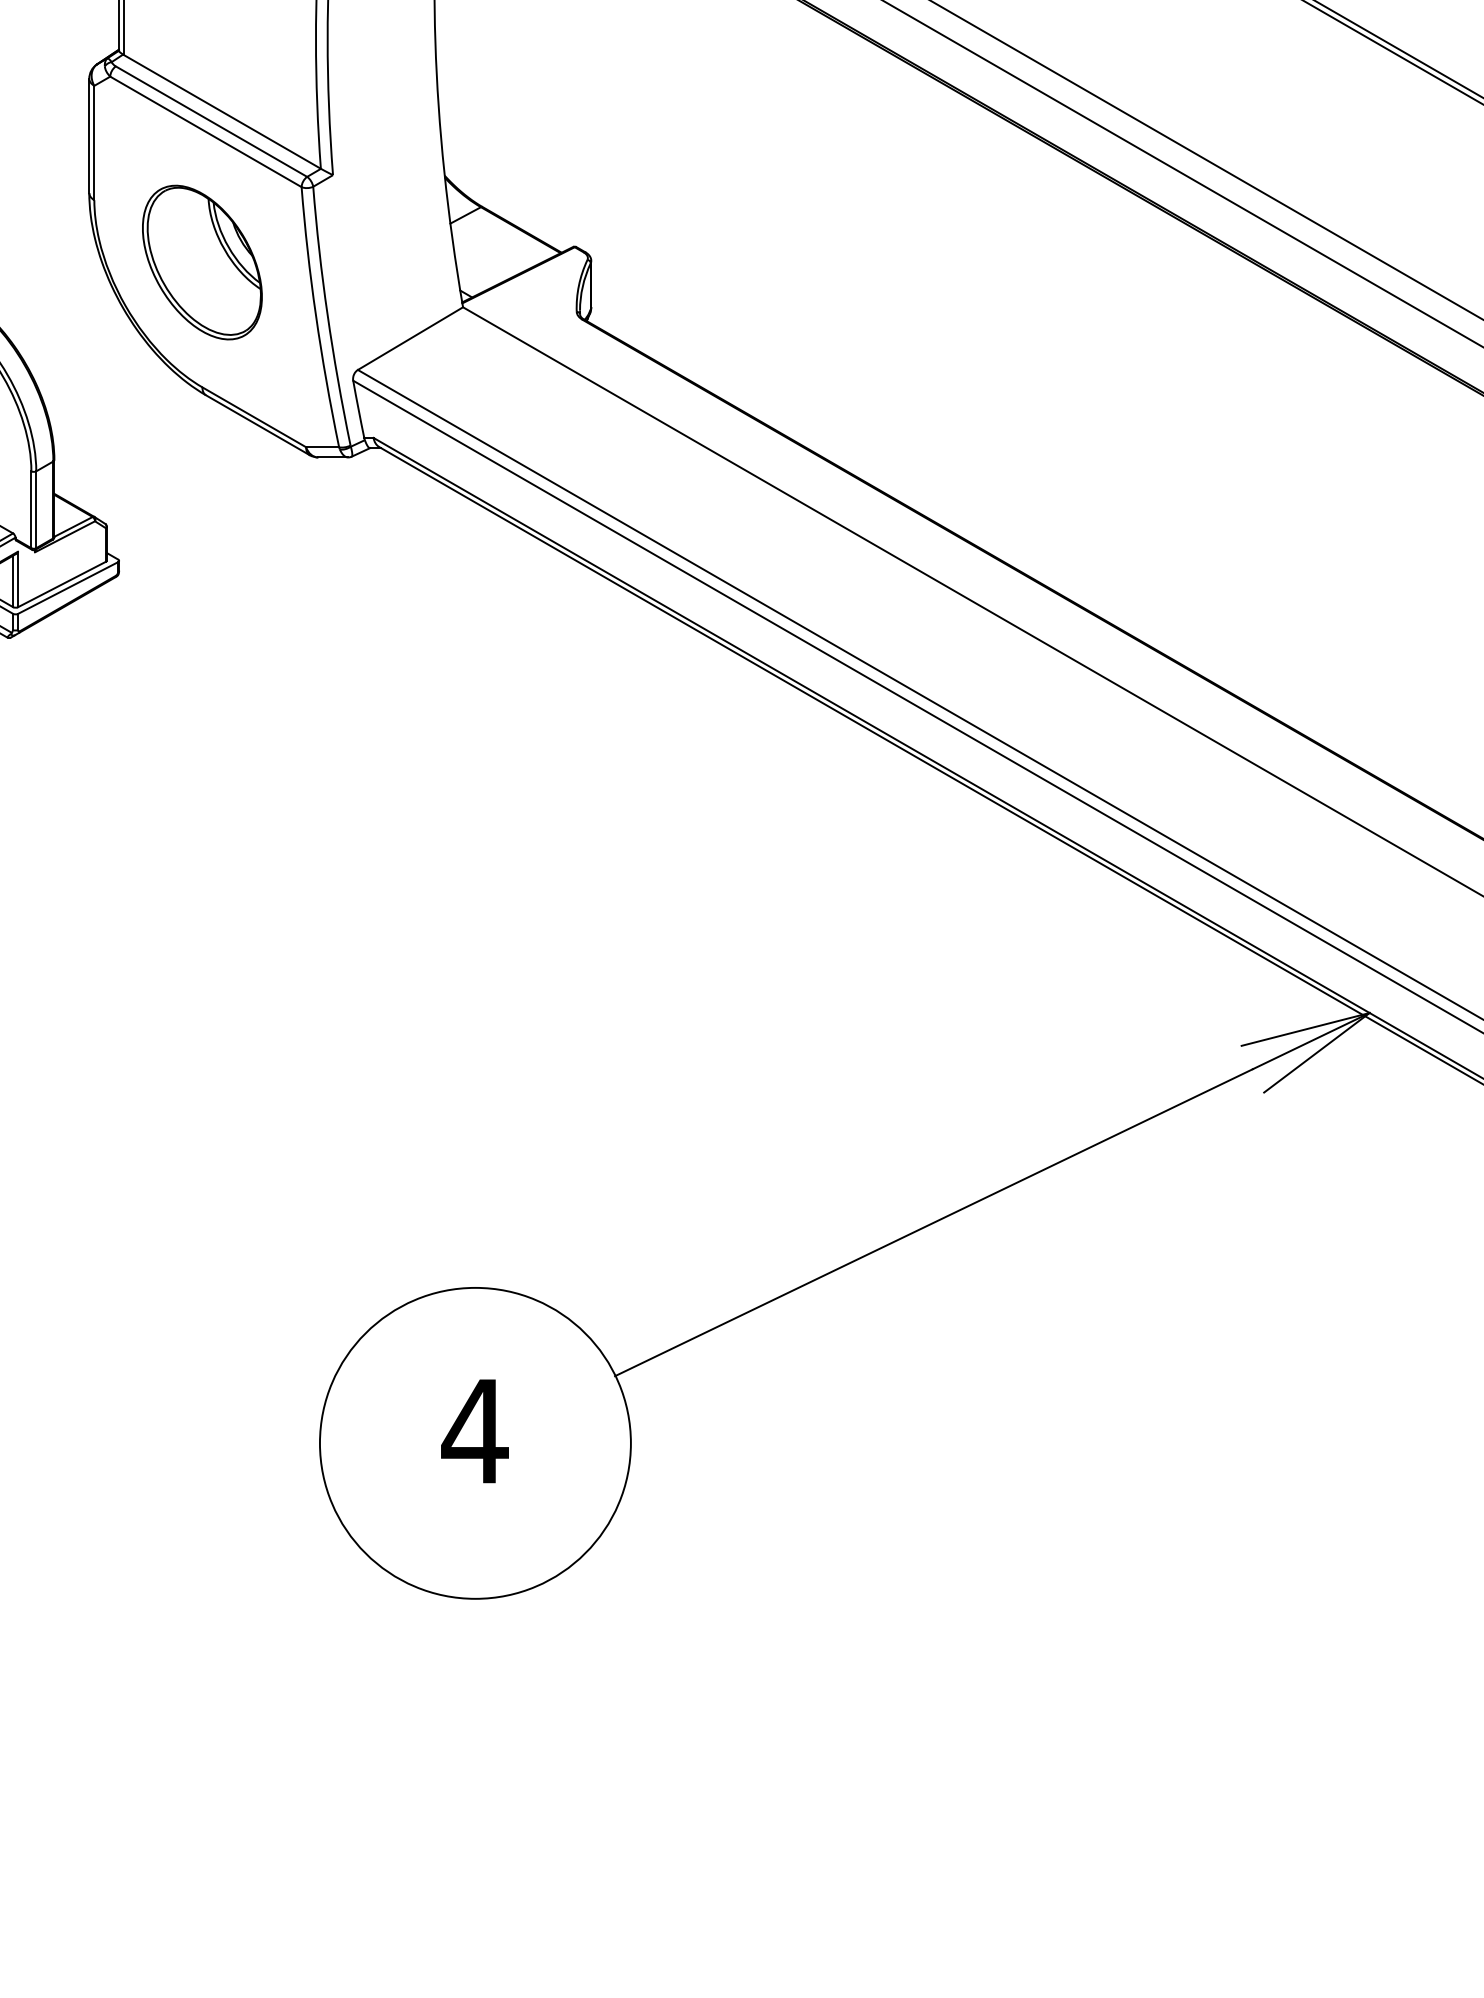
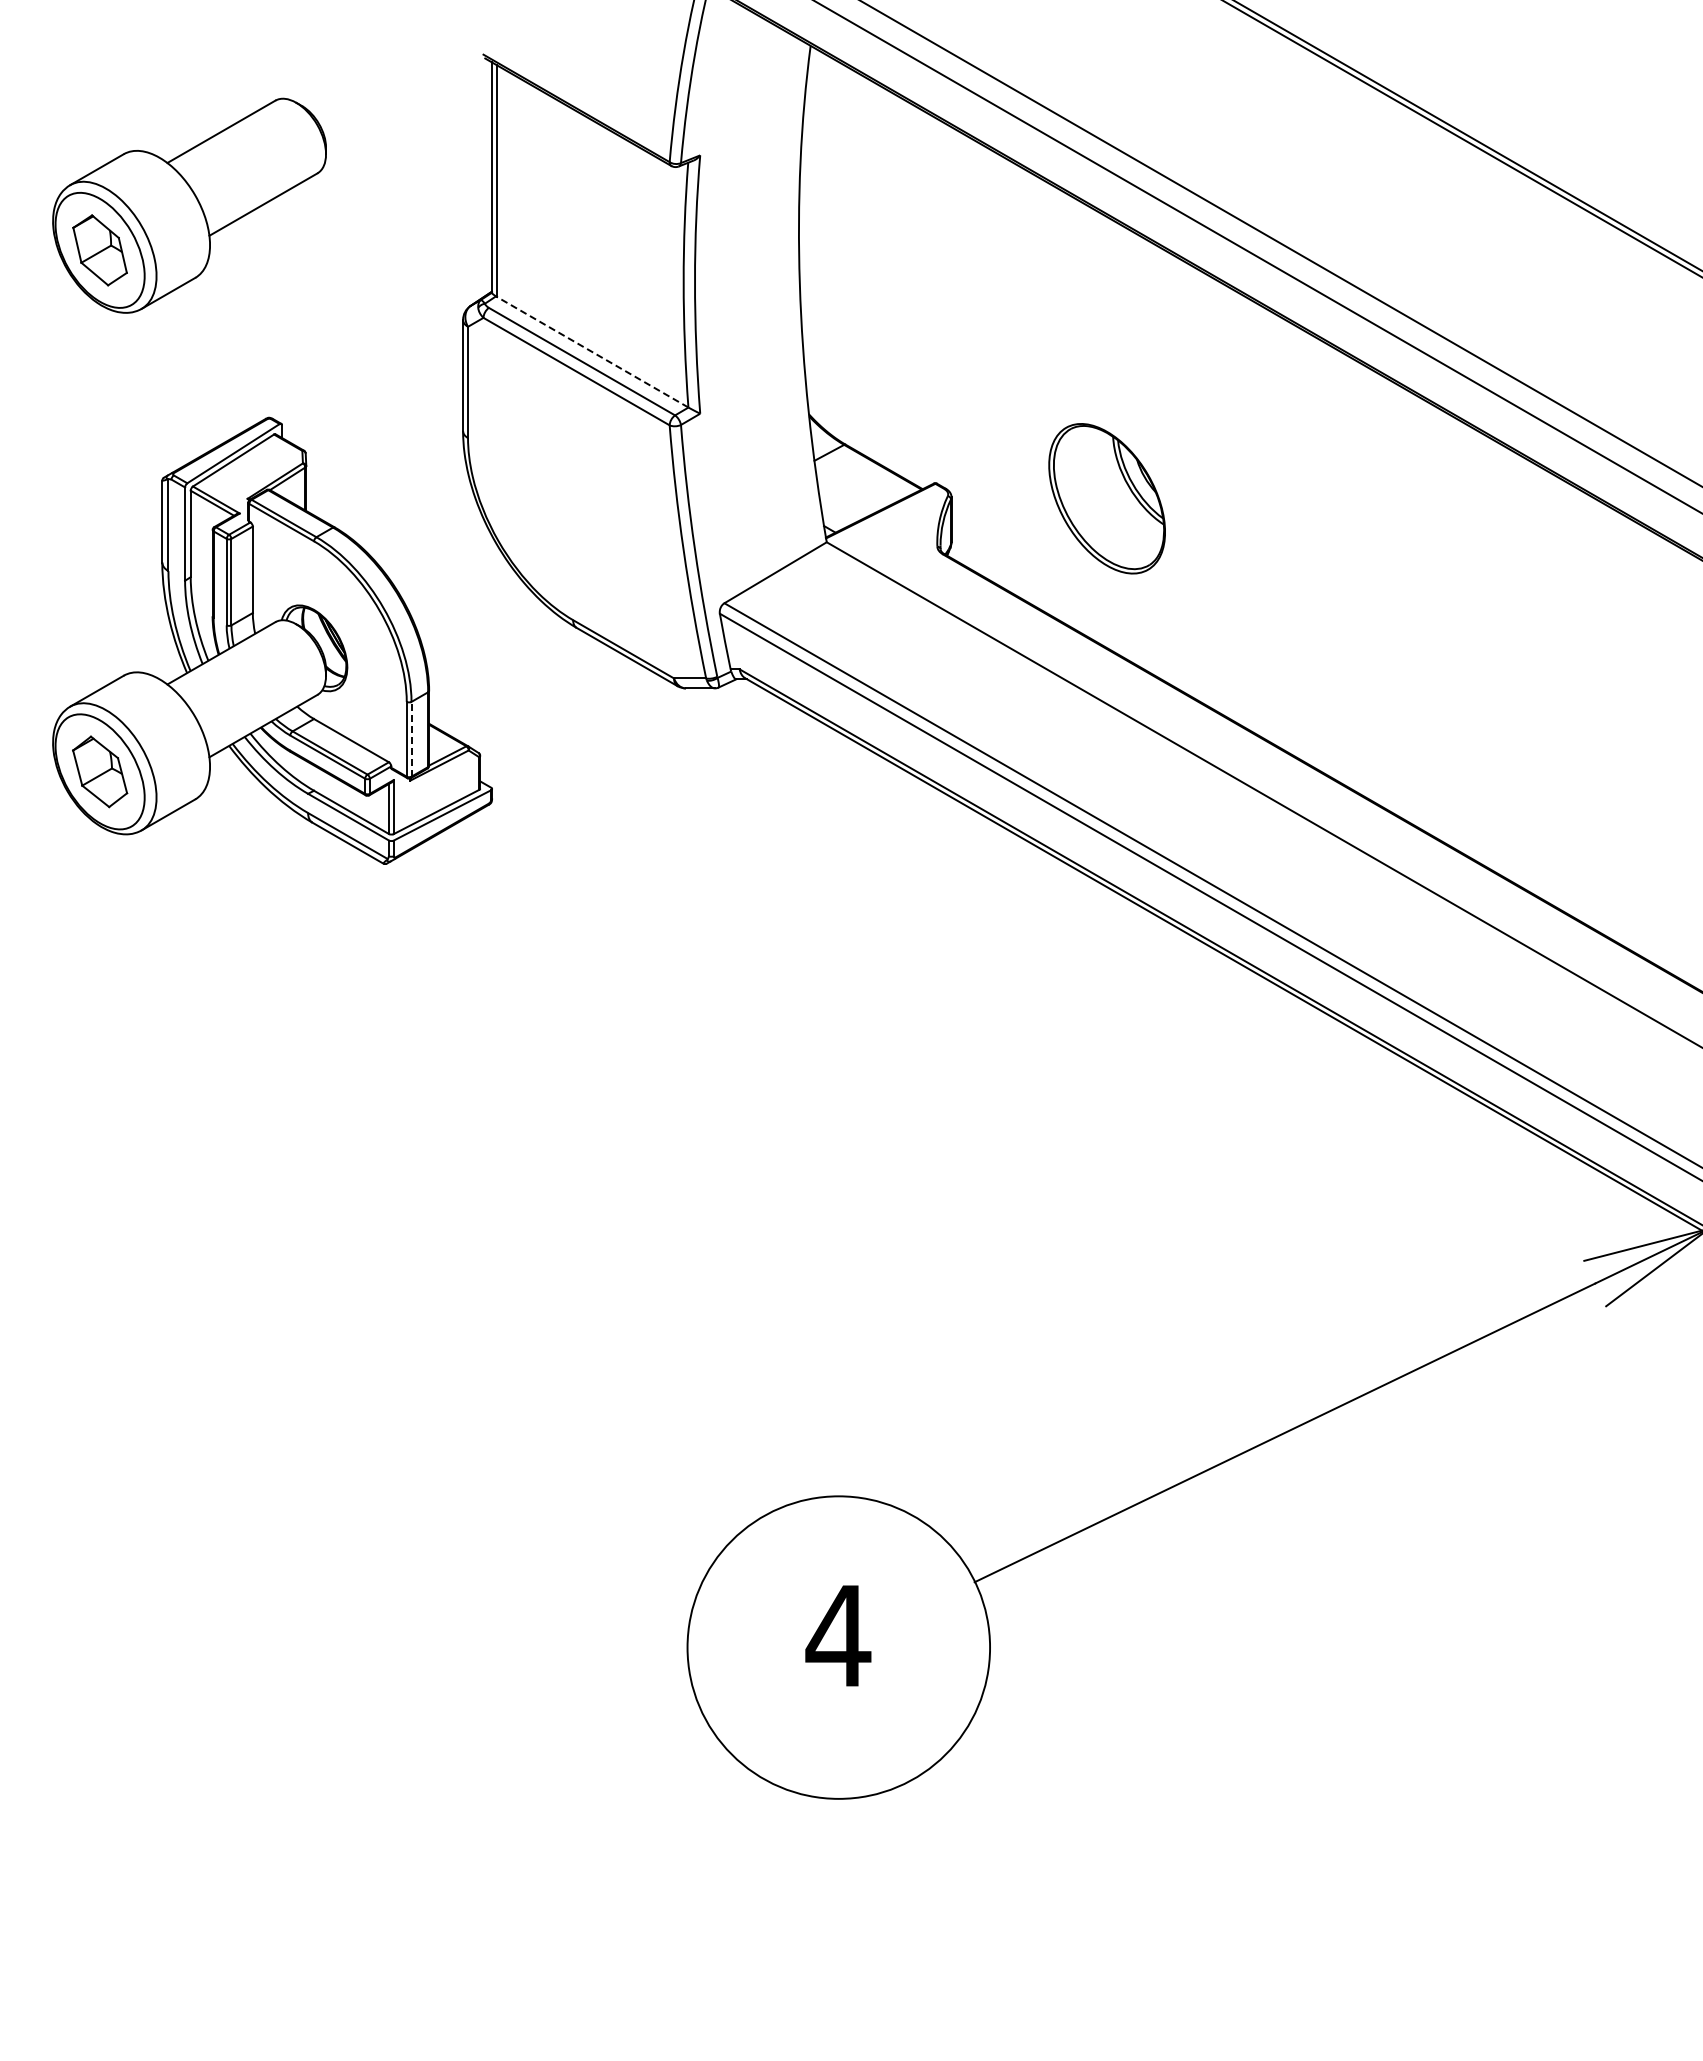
line: (222, 112) -> (592, 352), solid -> dashed
part: (201, 262) -> (1106, 498), moved
line: (36, 508) -> (411, 738), solid -> dashed

